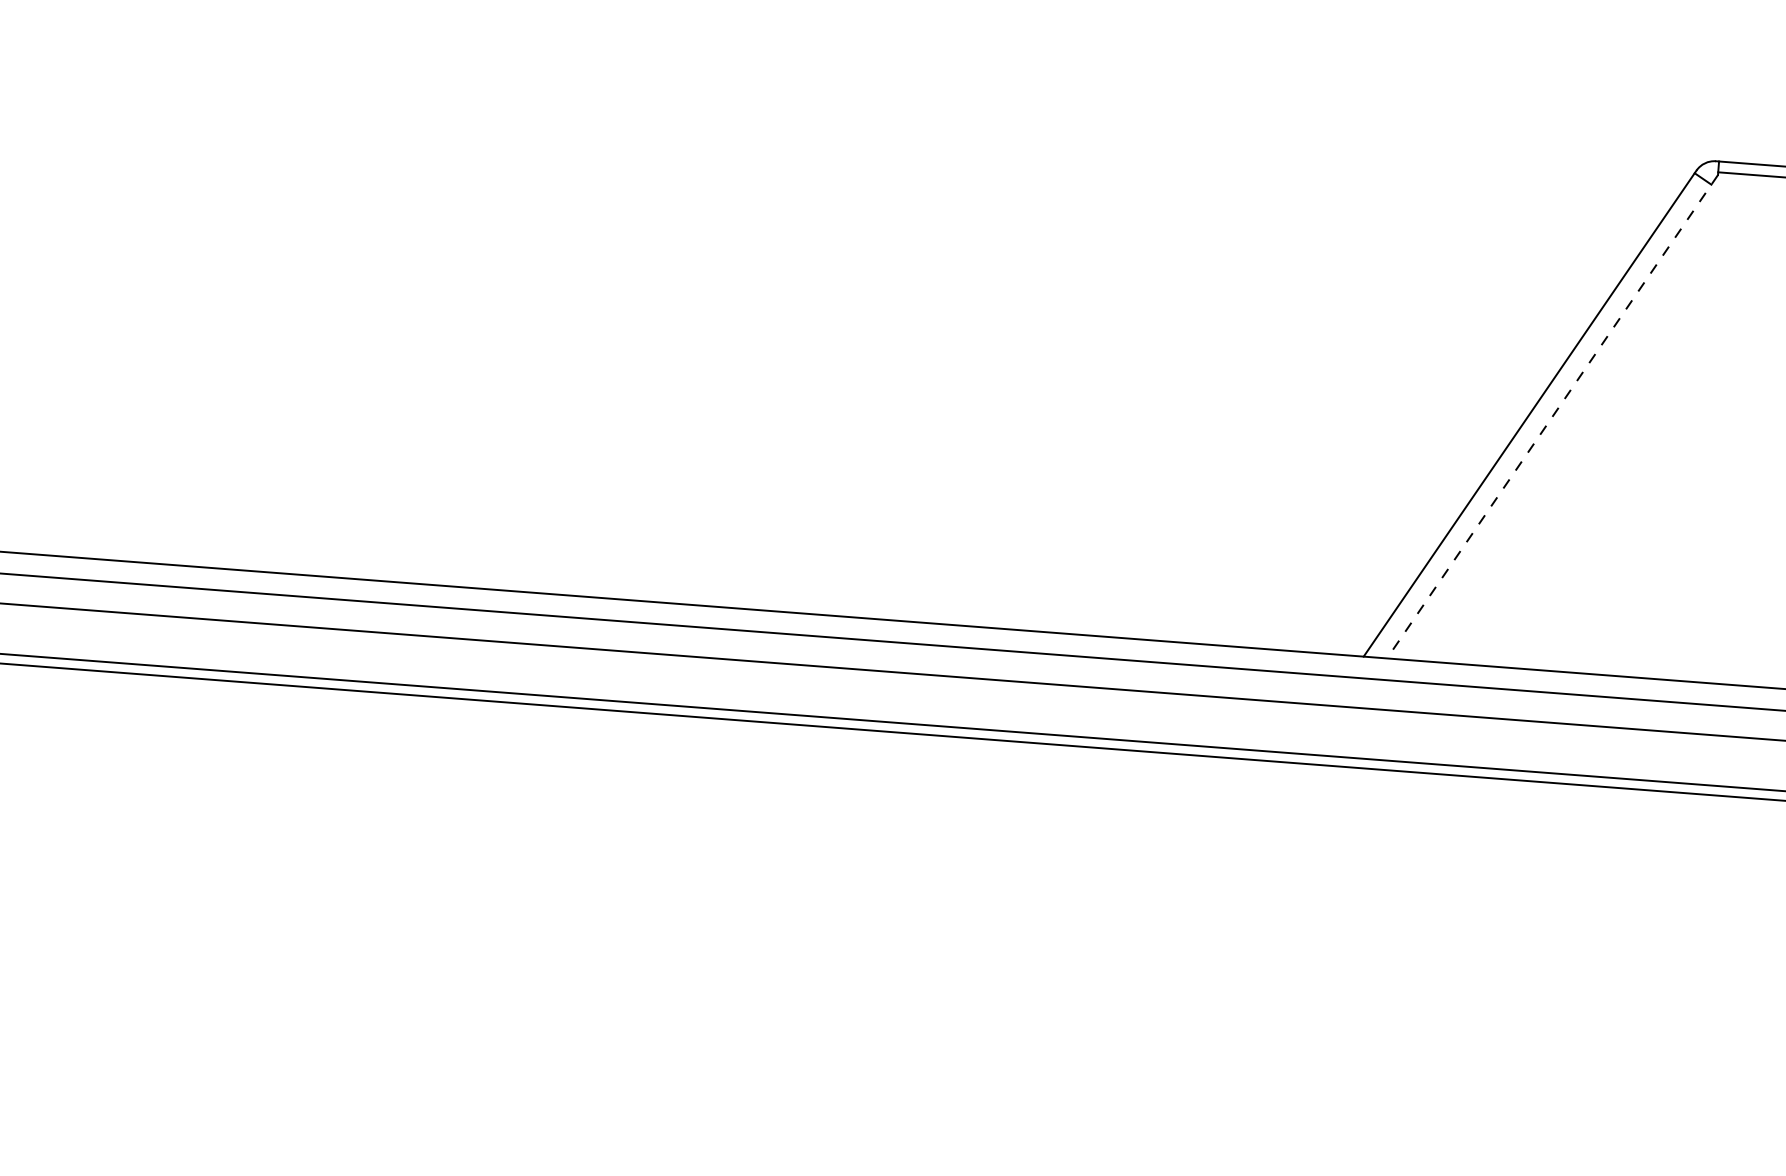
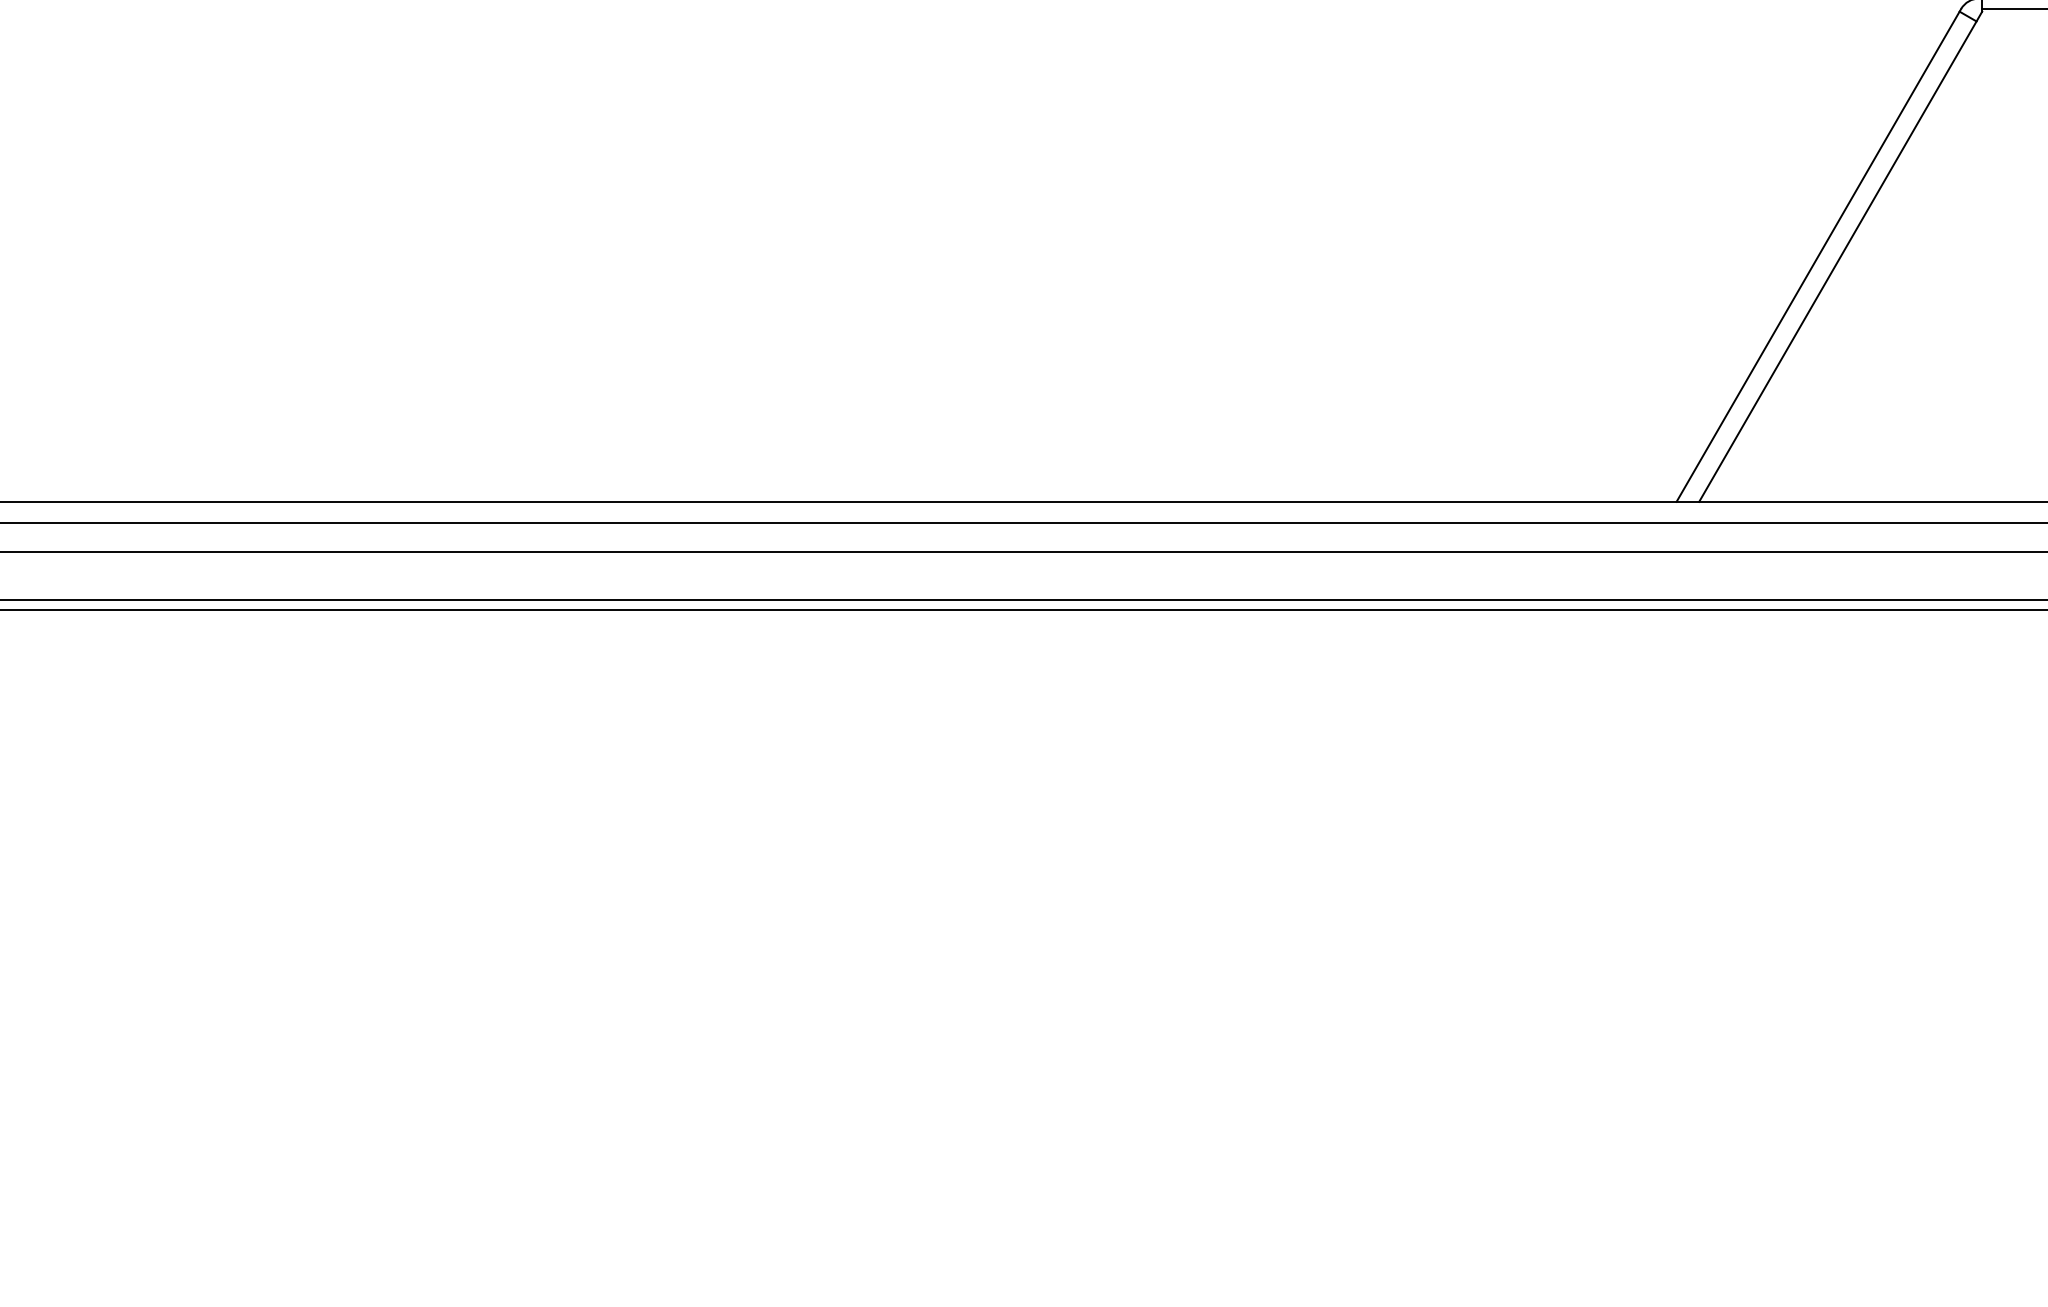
line: (1552, 417) -> (1840, 257), dashed -> solid

